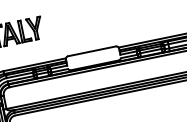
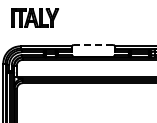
line: (91, 50) -> (93, 44), solid -> dashed

